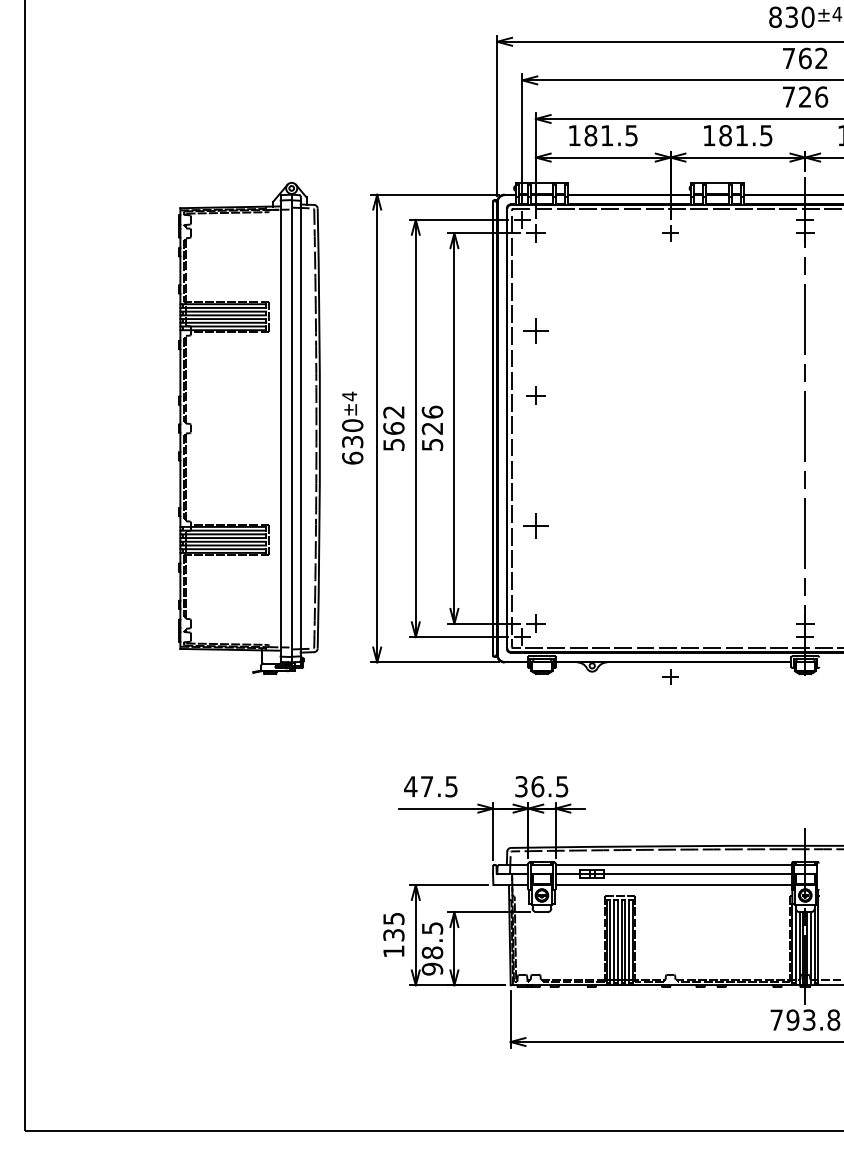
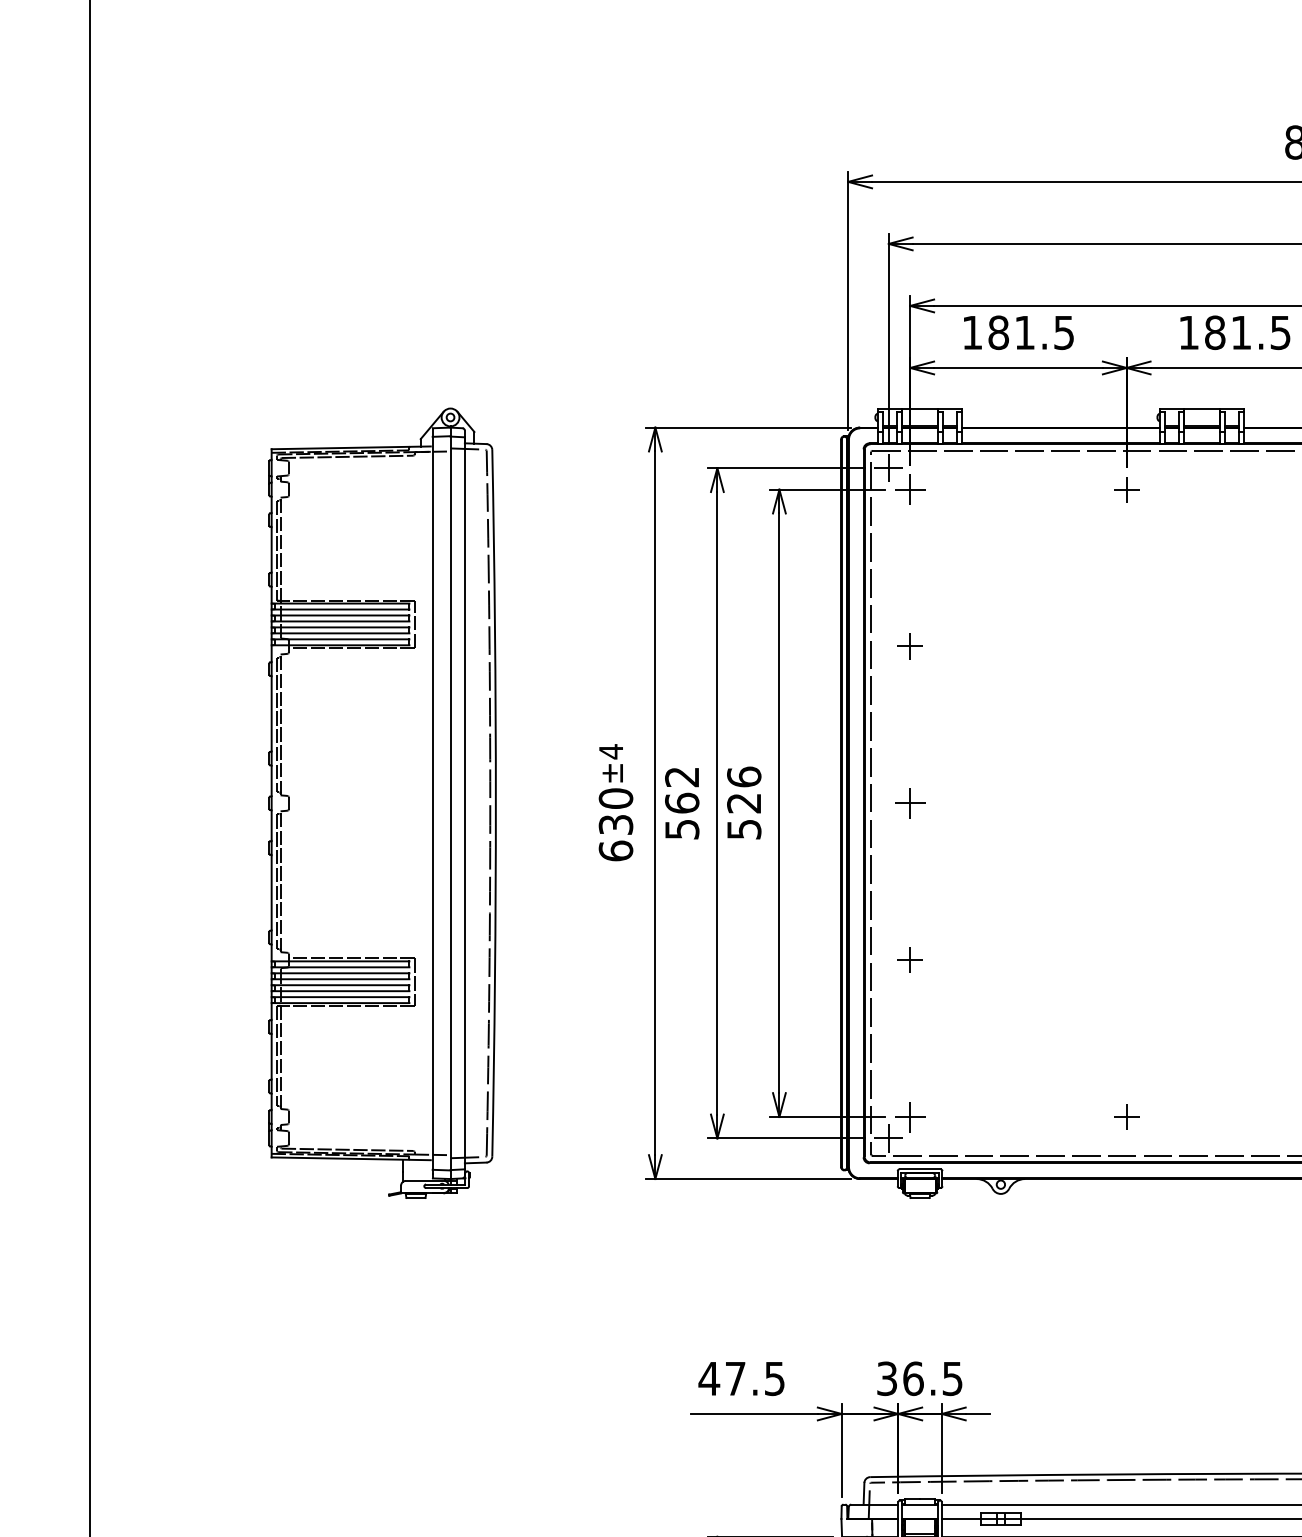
part: (535, 330) -> (909, 645), size x0.62
part: (535, 395) -> (909, 803), moved
part: (249, 428) -> (382, 803), moved
part: (535, 525) -> (909, 959), size x0.62
part: (670, 676) -> (1126, 1116), moved

